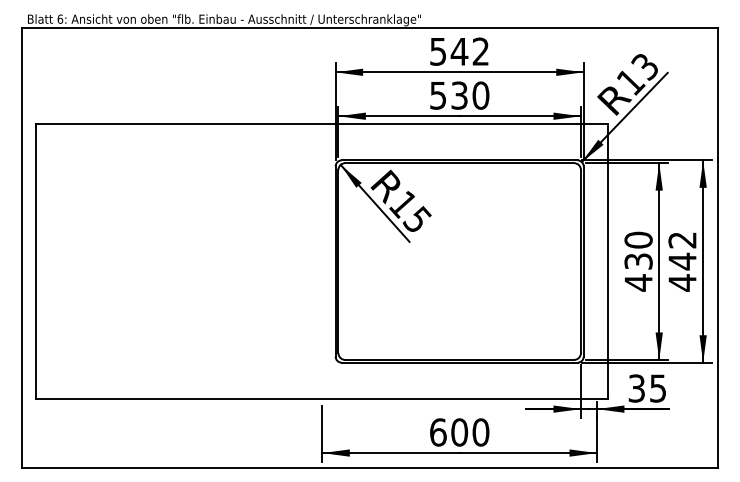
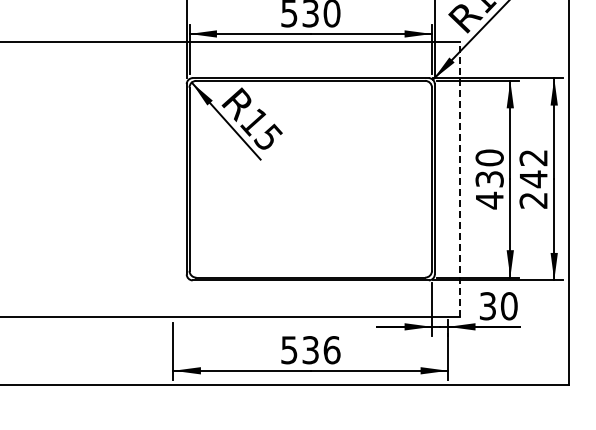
line: (608, 261) -> (459, 179), solid -> dashed
text: (682, 282) -> (533, 200), 442 -> 242
text: (657, 388) -> (508, 306), 35 -> 30
text: (459, 432) -> (310, 350), 600 -> 536

